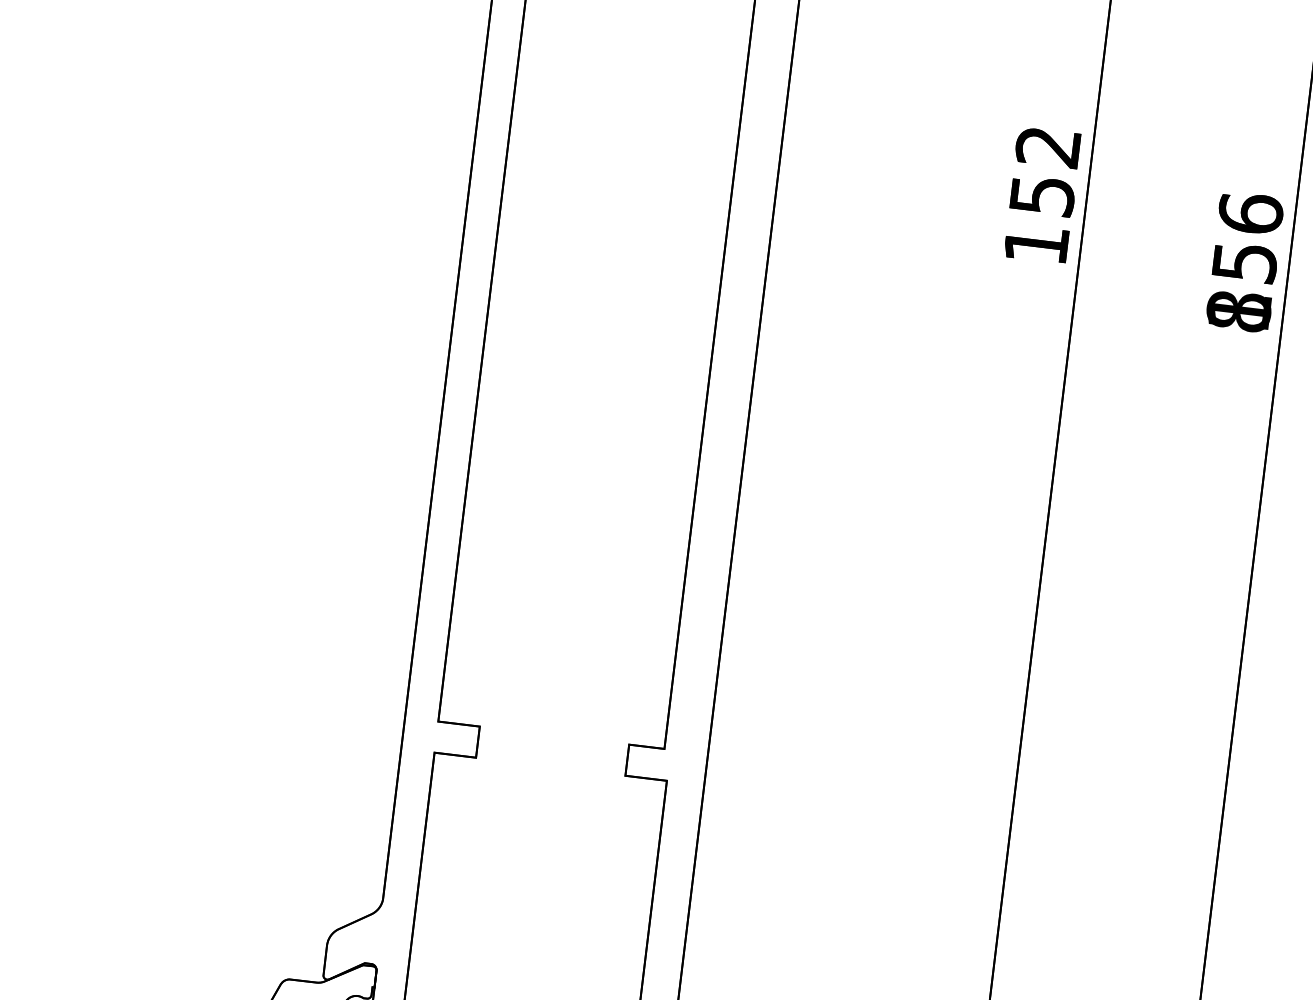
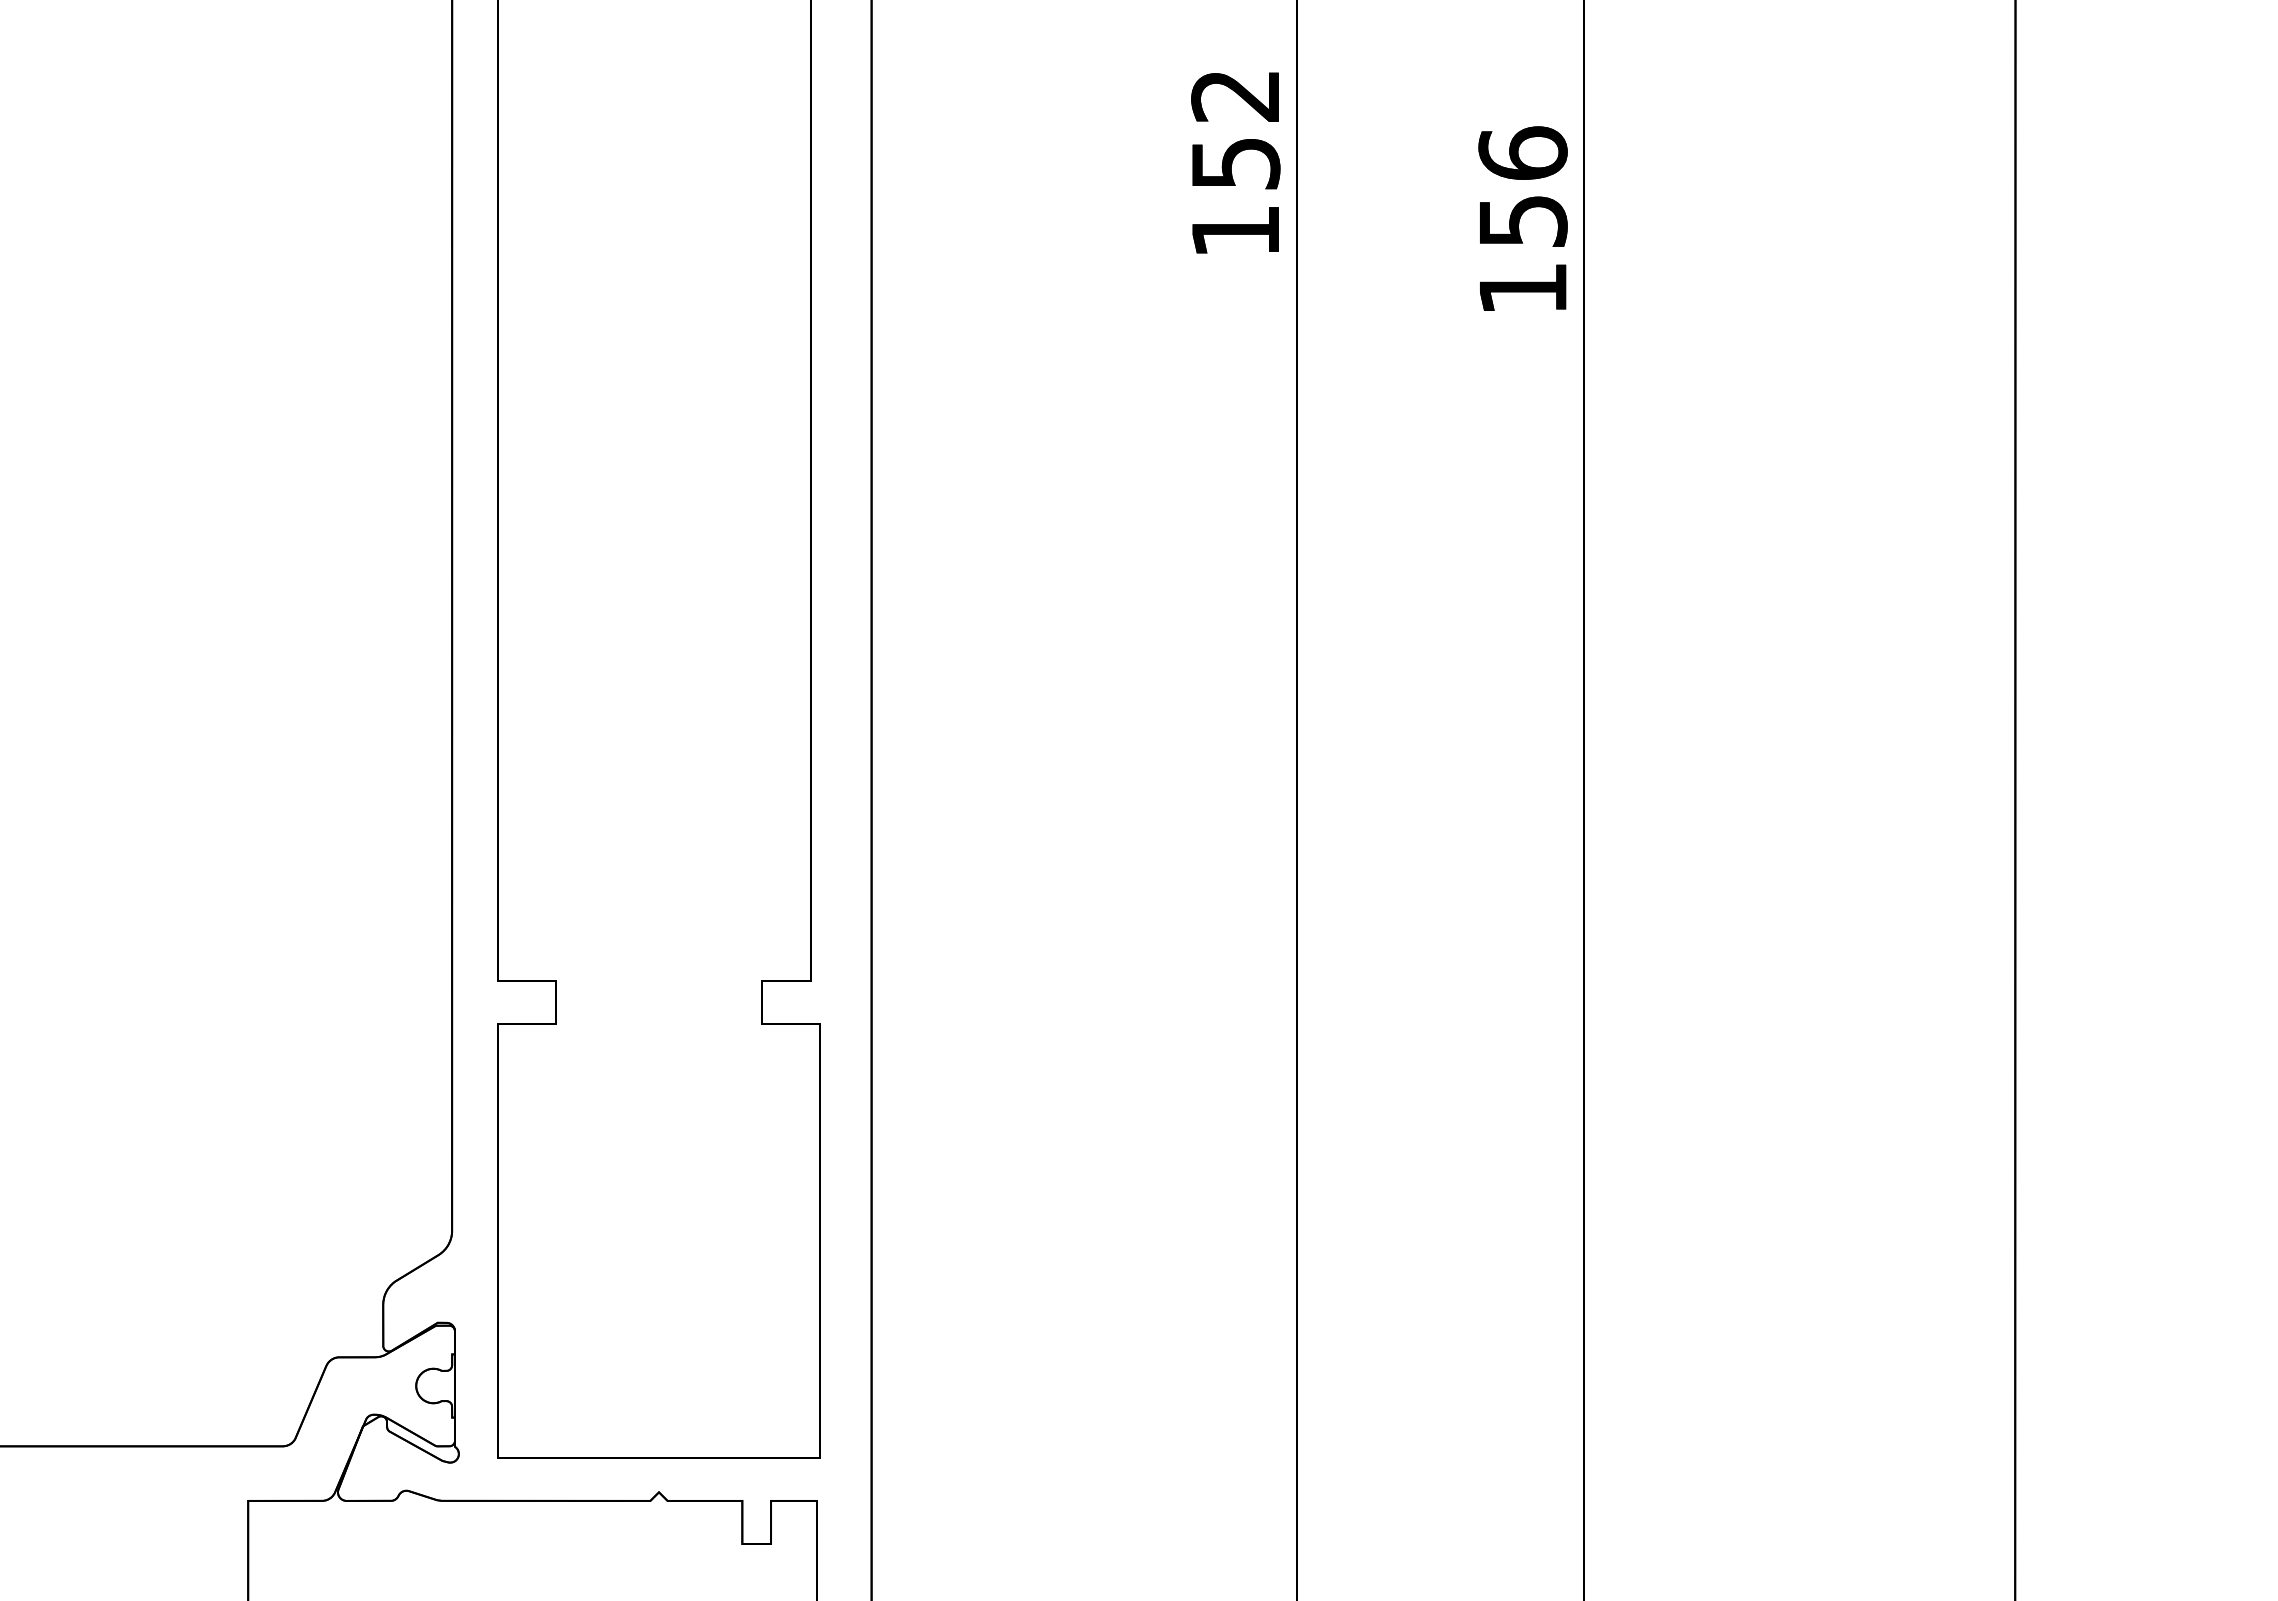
text: (1238, 311) -> (1522, 288), 856 -> 156

